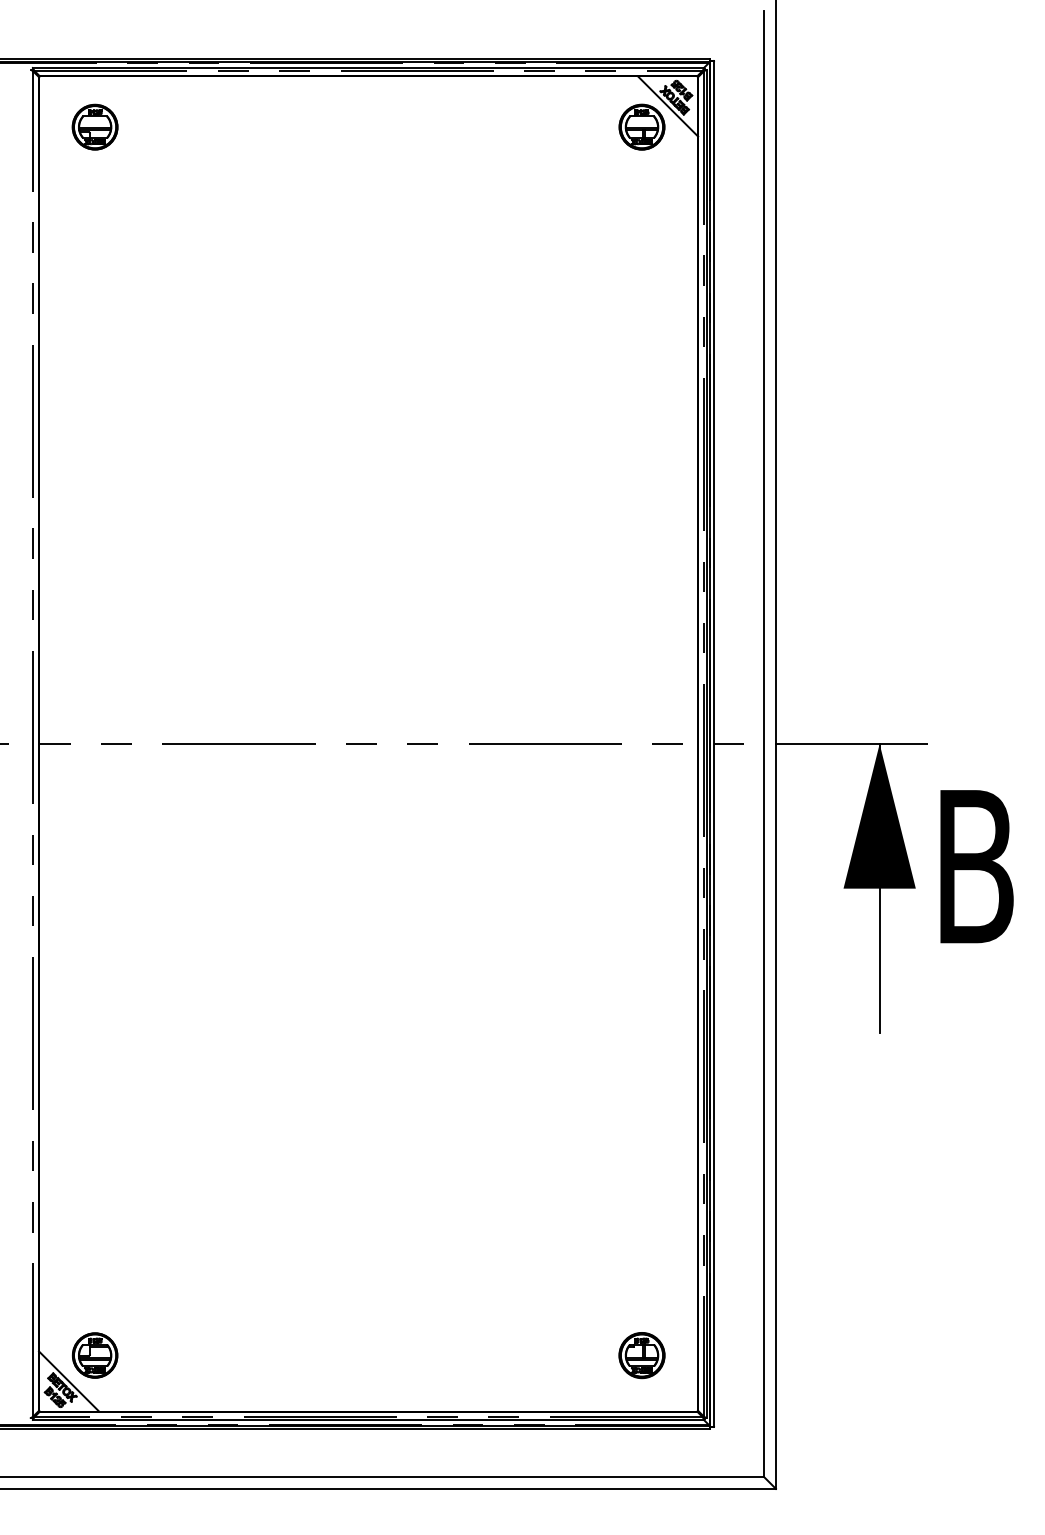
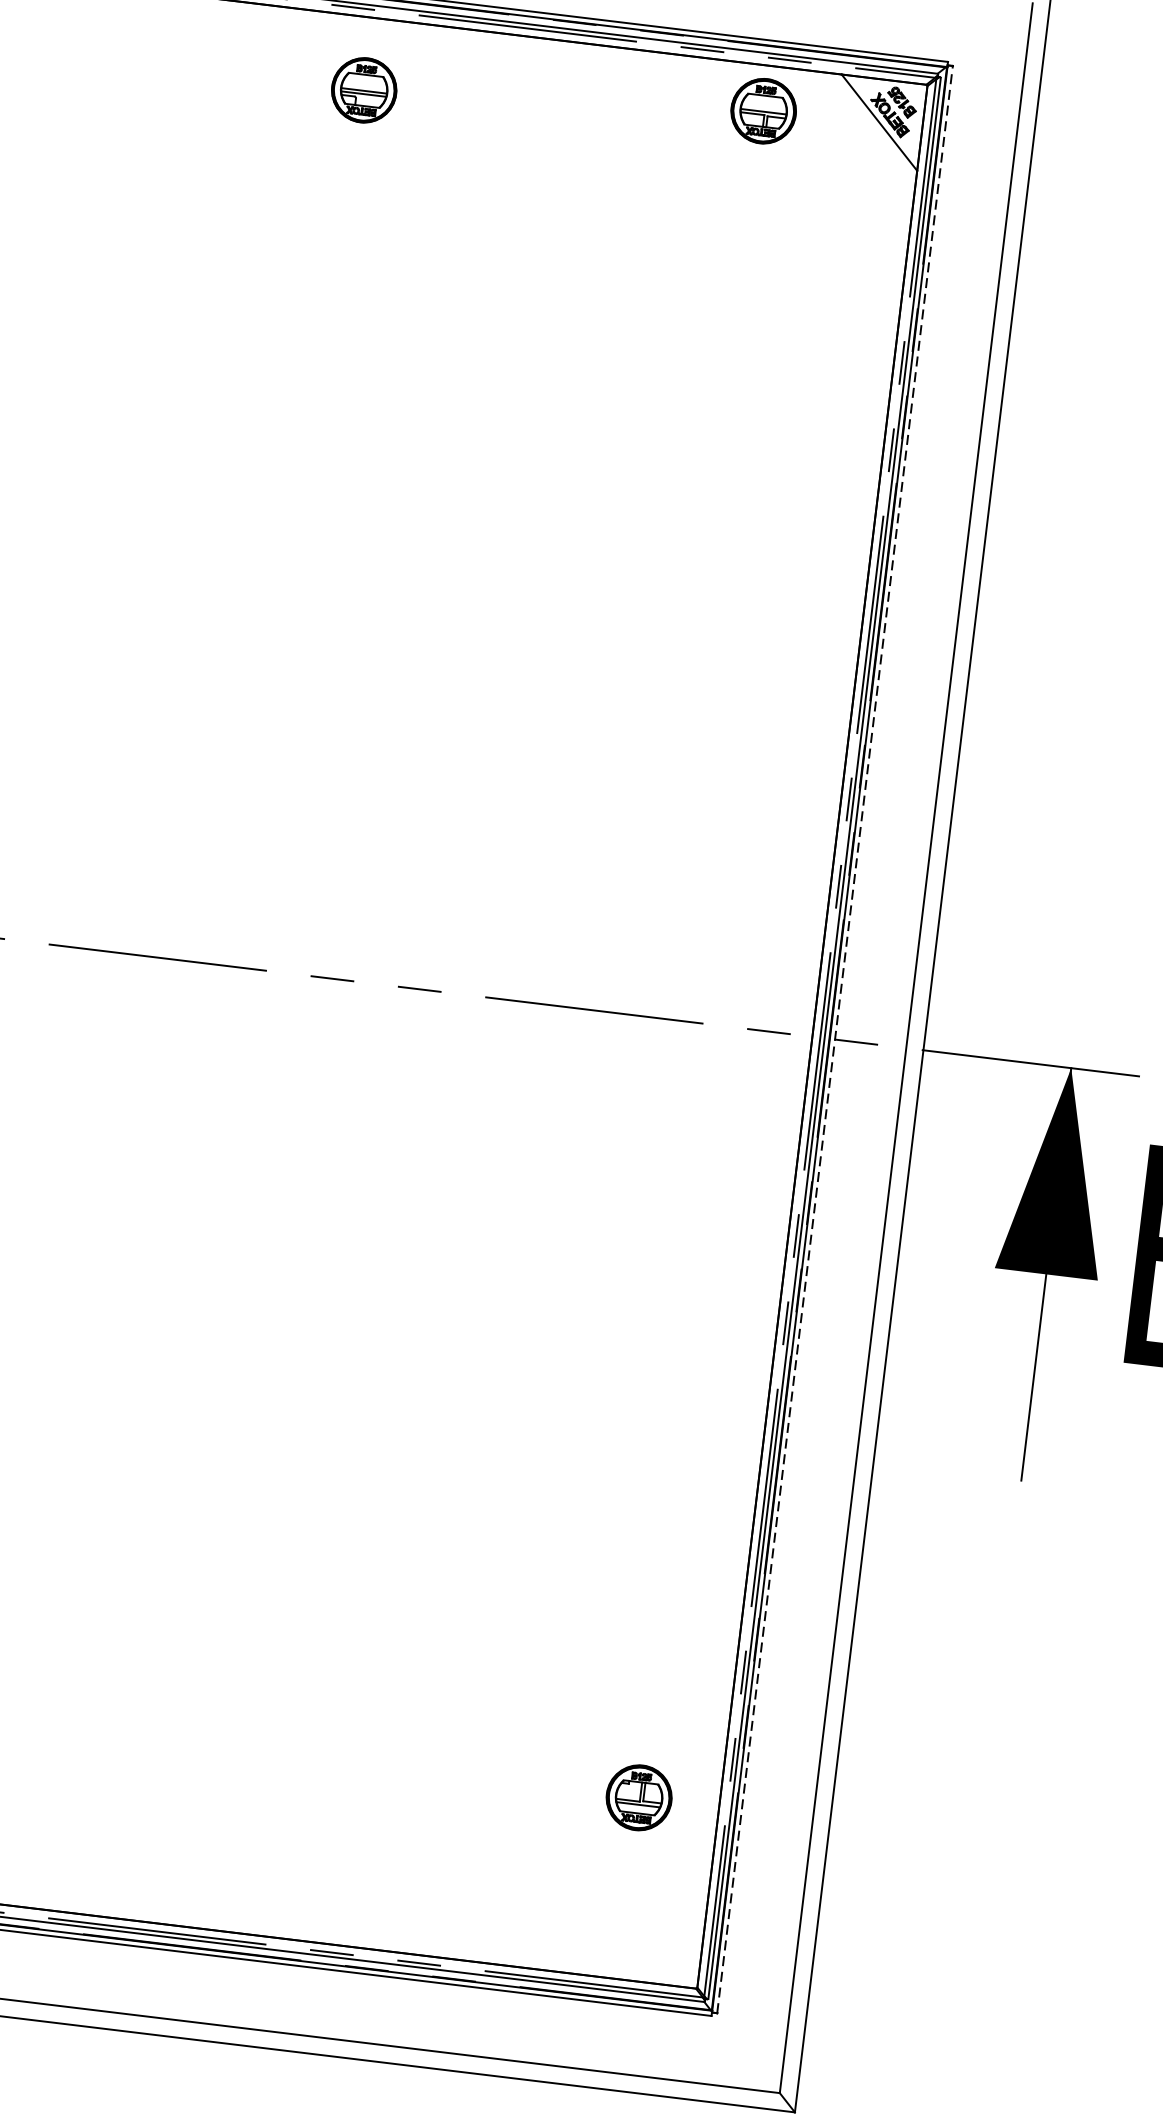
part: (94, 126) -> (363, 89), moved
part: (641, 126) -> (763, 110), moved
line: (714, 743) -> (835, 1038), solid -> dashed
part: (641, 1355) -> (638, 1797), moved

